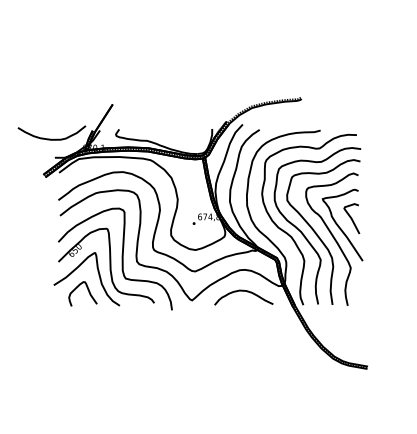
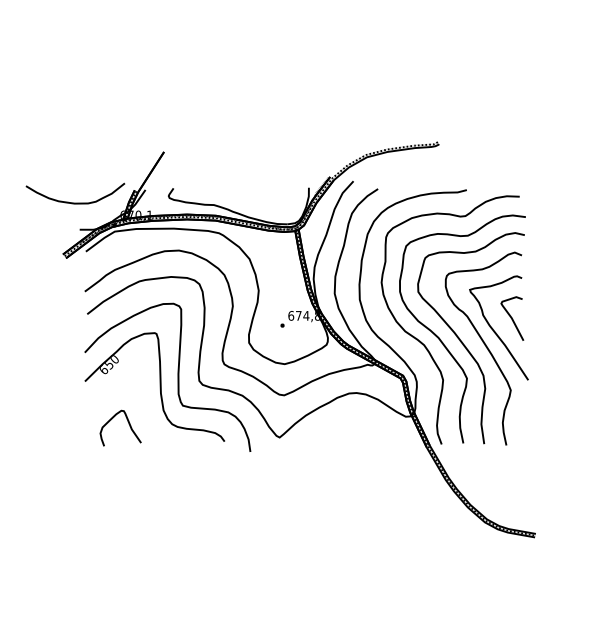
curve: (98, 275) -> (143, 401), removed
curve: (243, 291) -> (354, 424), removed

